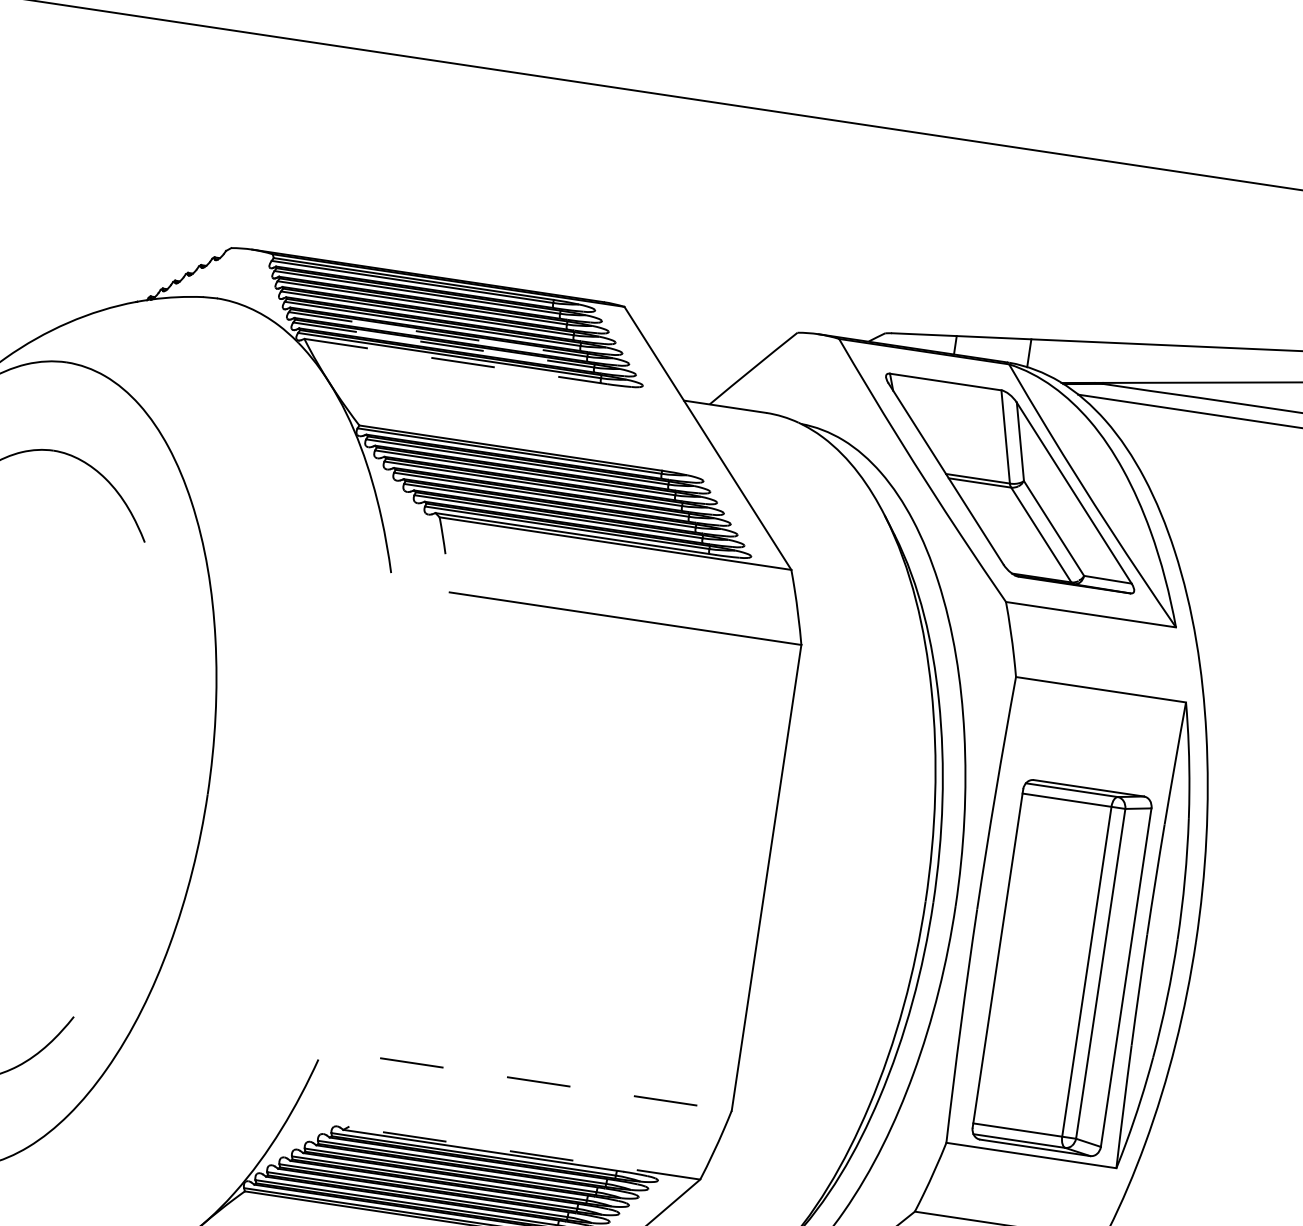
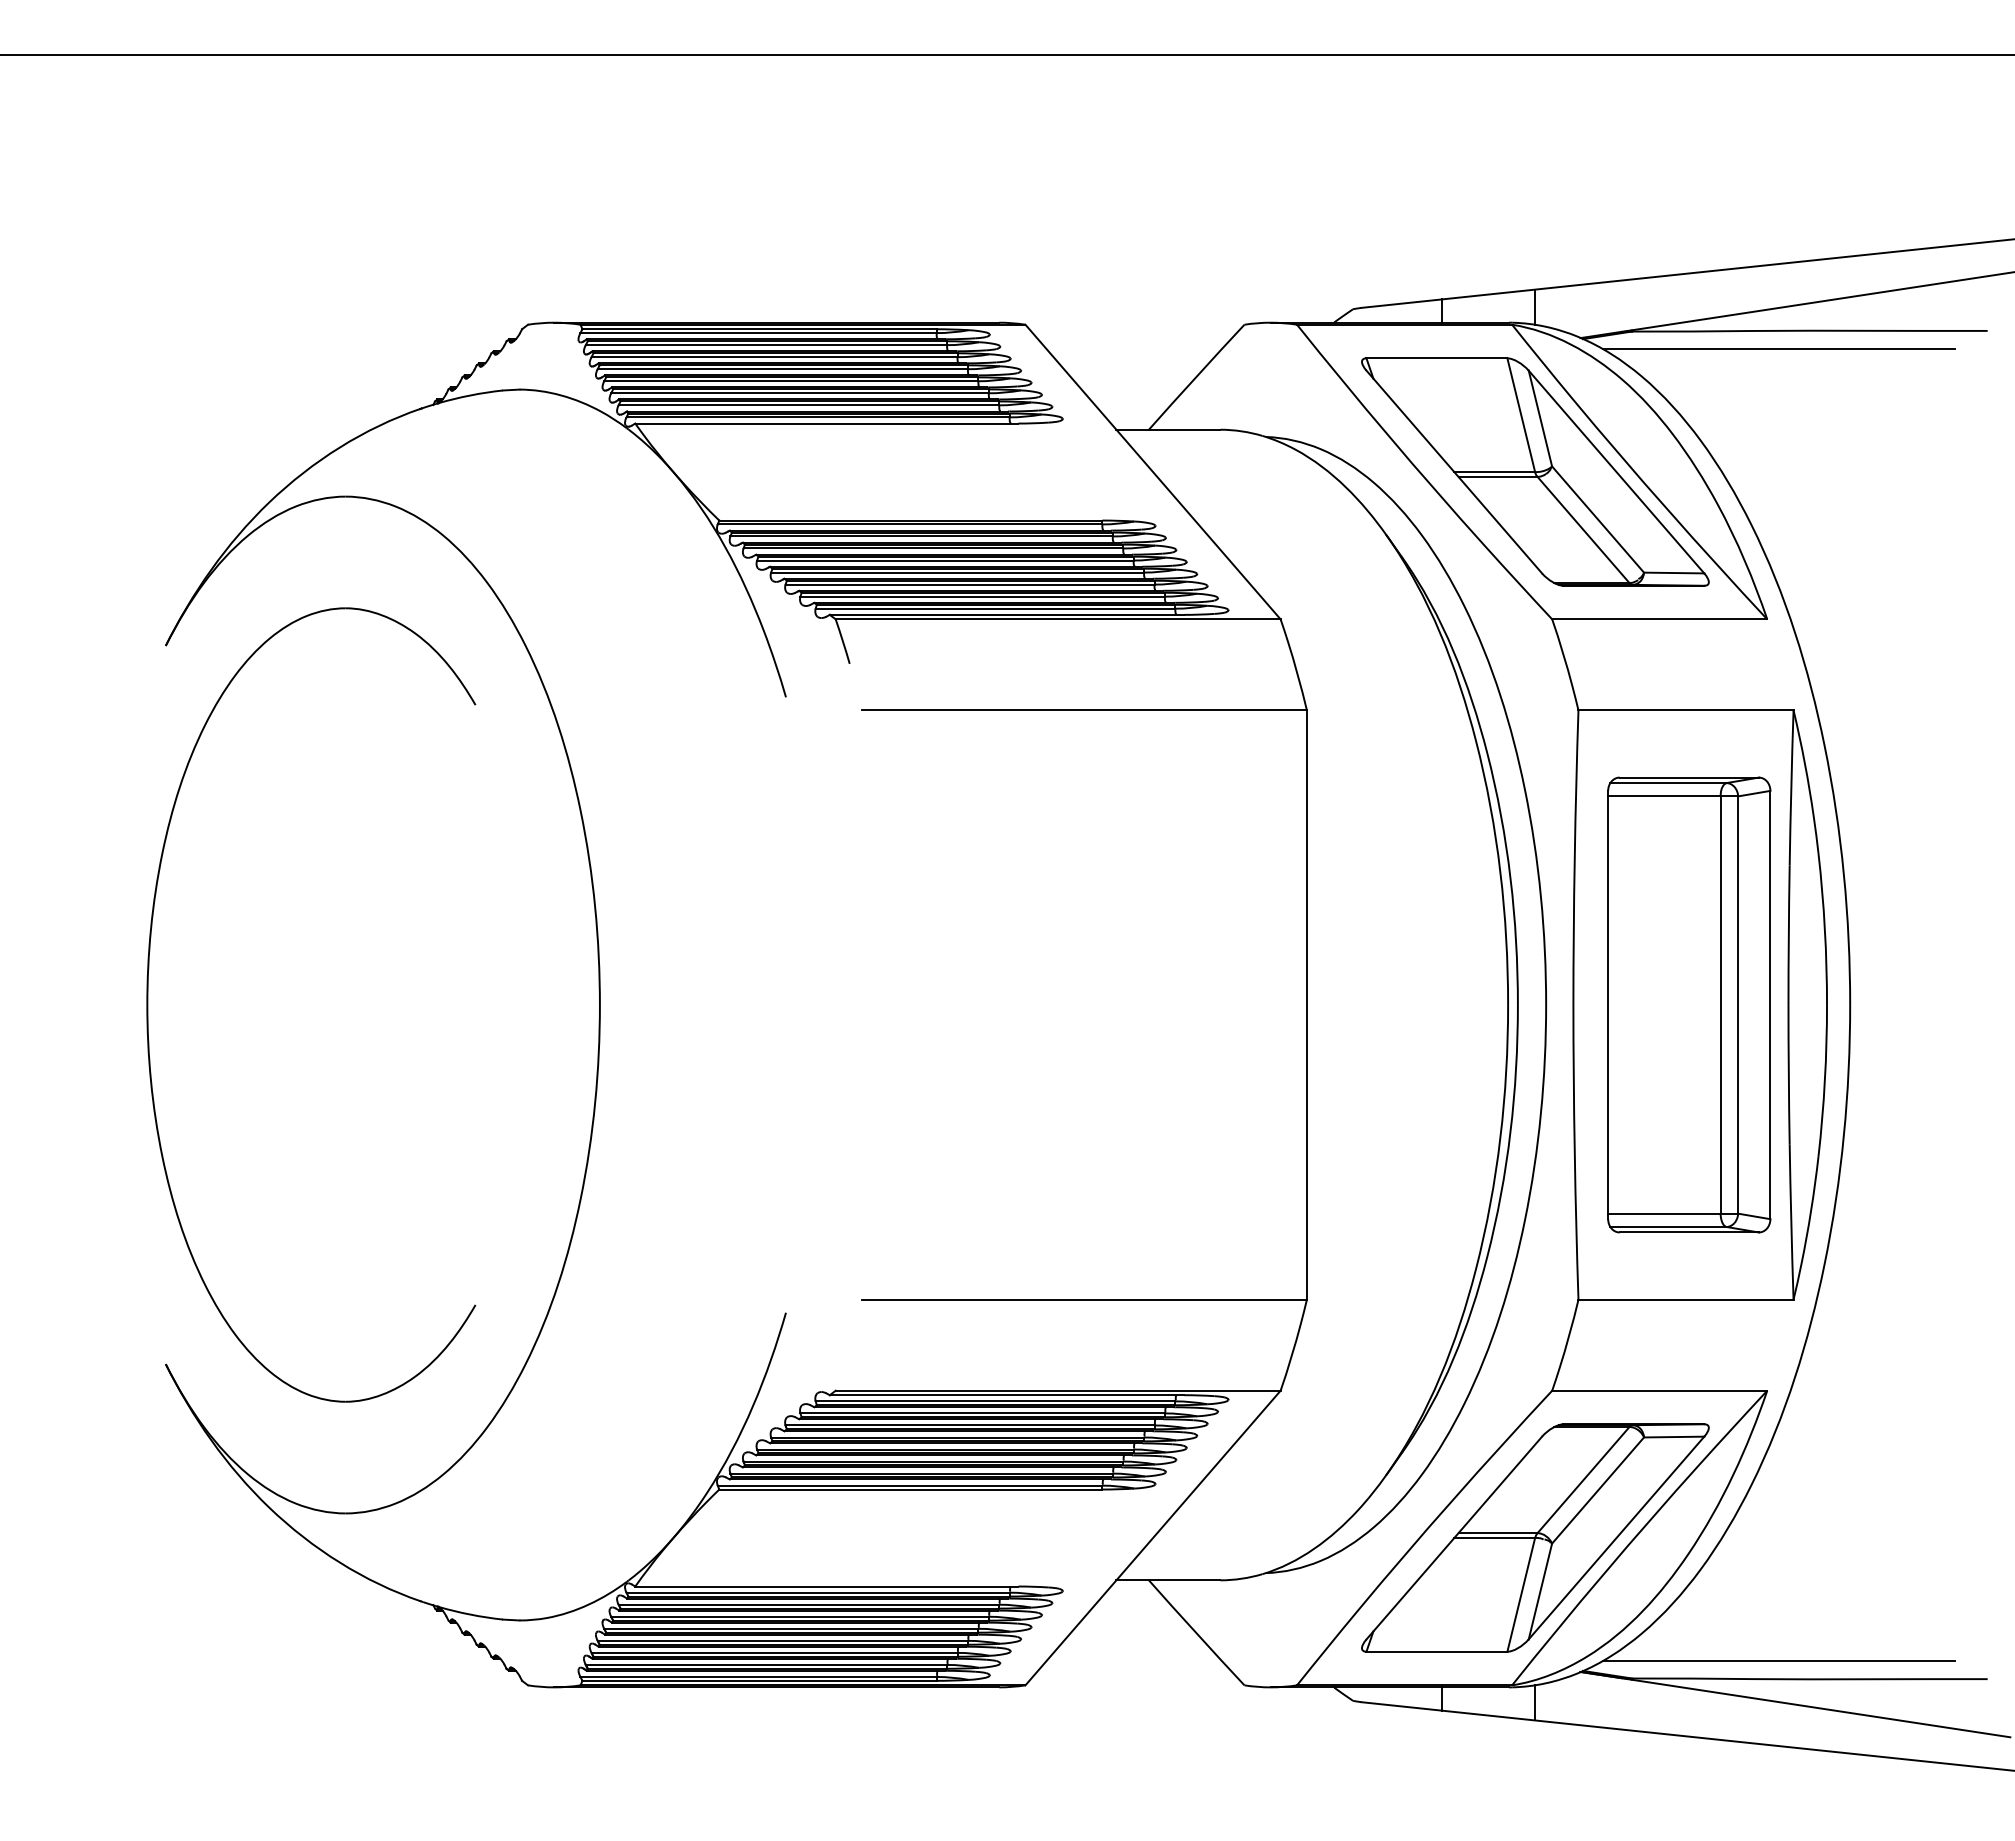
line: (438, 334) -> (800, 393), dashed -> solid
line: (444, 345) -> (809, 405), dashed -> solid
line: (455, 361) -> (826, 423), dashed -> solid
part: (1062, 967) -> (1689, 1004), moved
line: (555, 1084) -> (1084, 1299), dashed -> solid
line: (523, 1153) -> (1057, 1390), dashed -> solid

